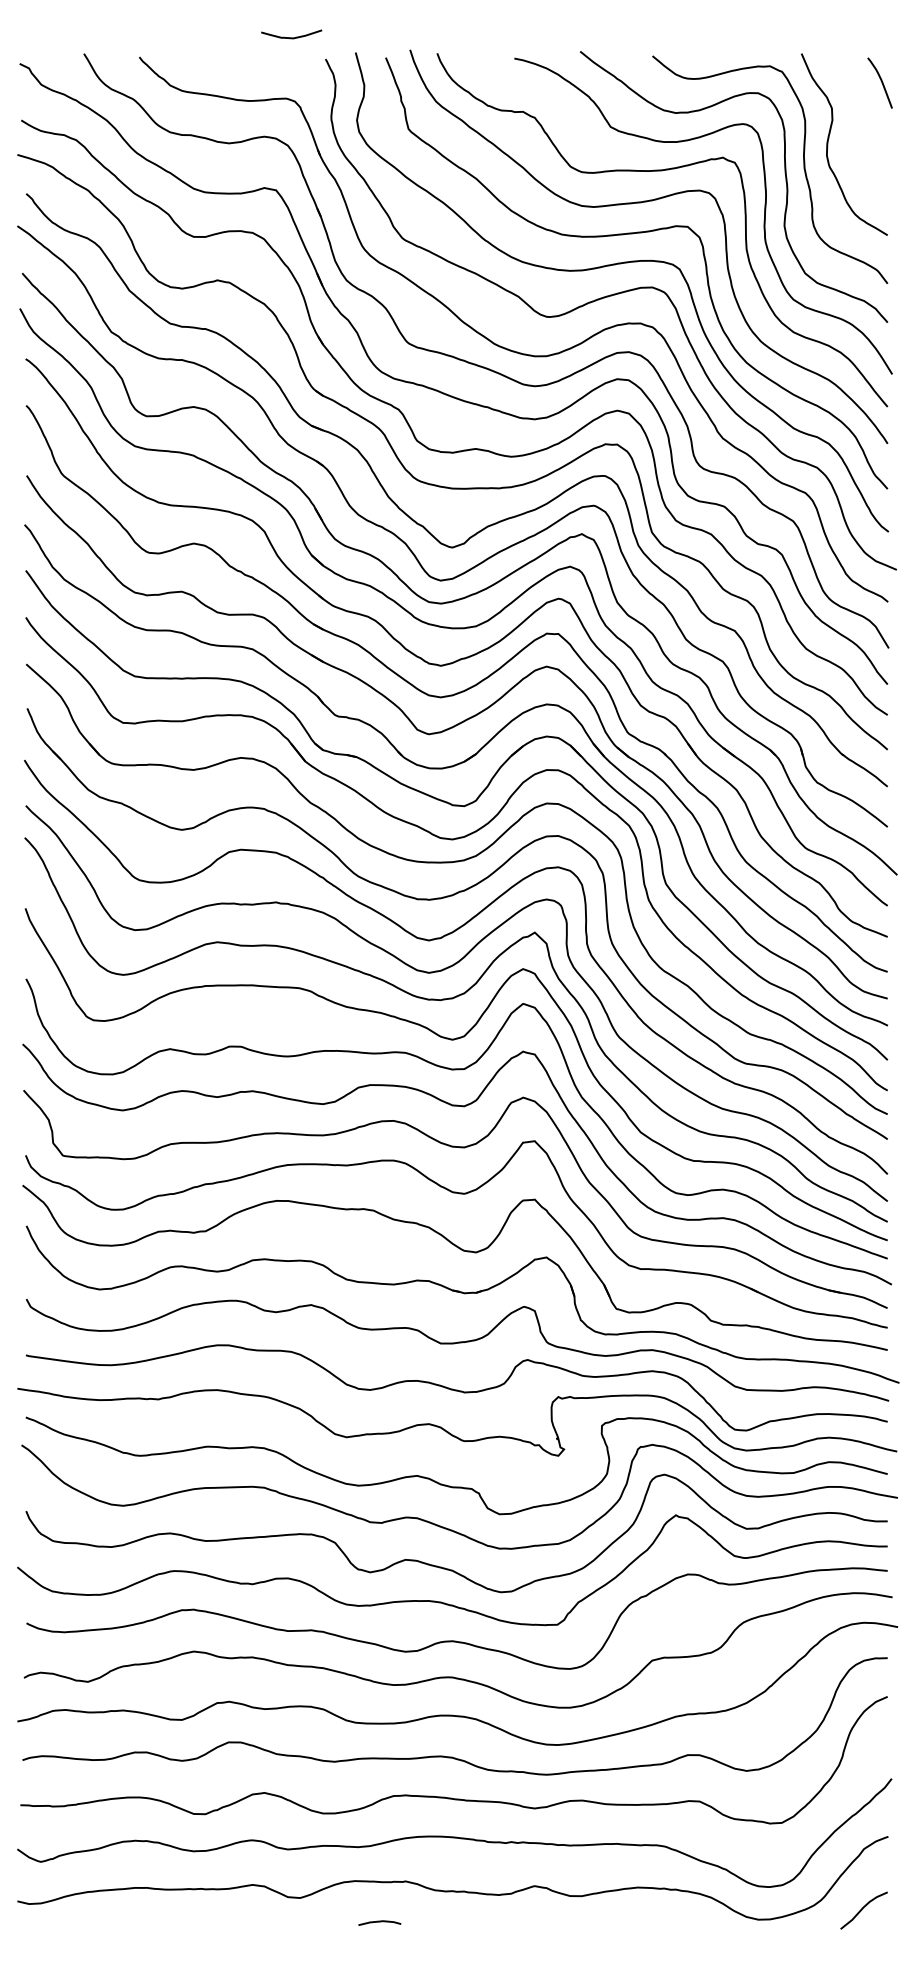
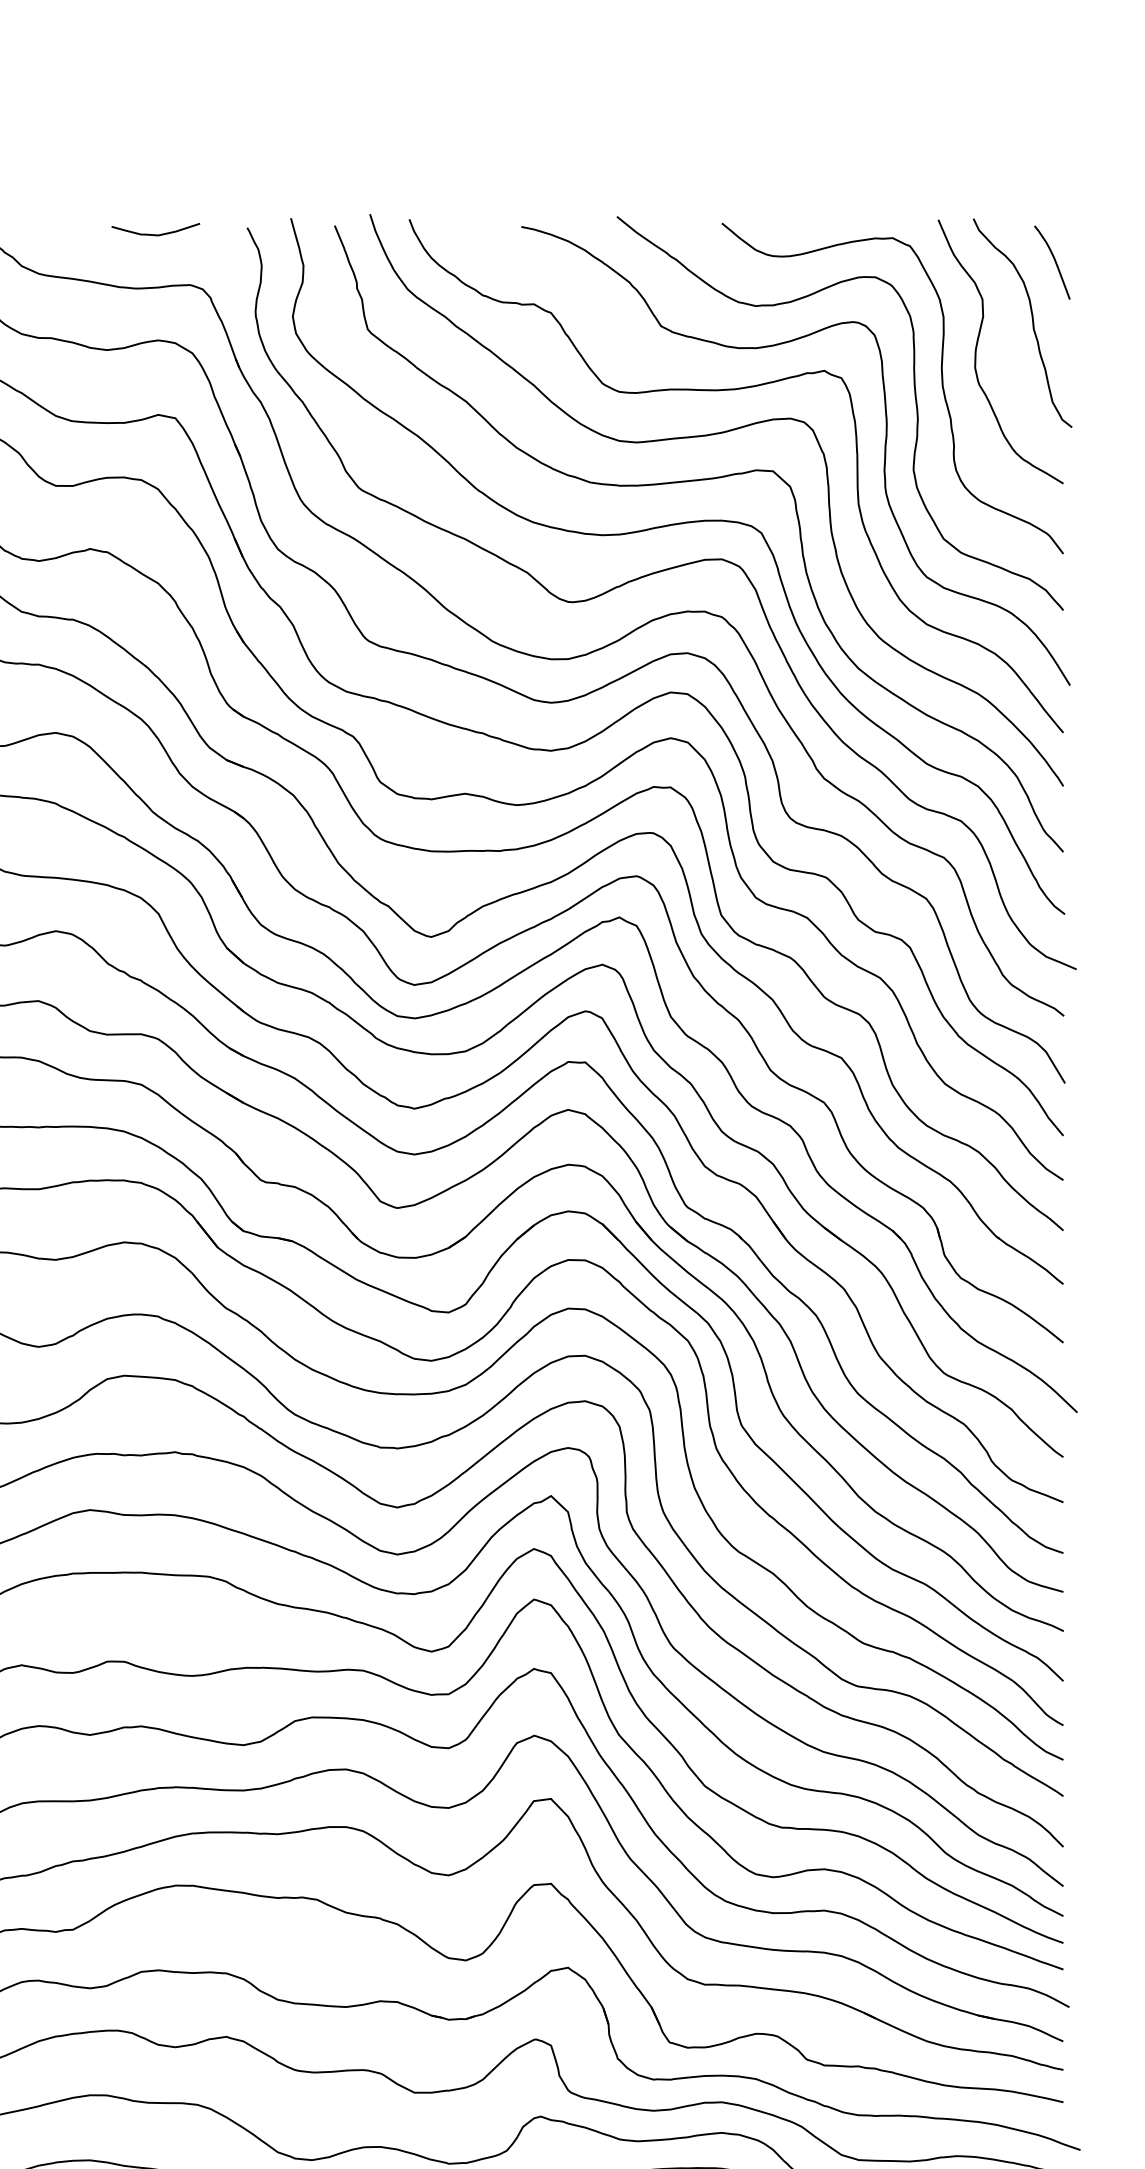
curve: (291, 37) -> (155, 234), moved
curve: (865, 123) -> (1031, 321), added

